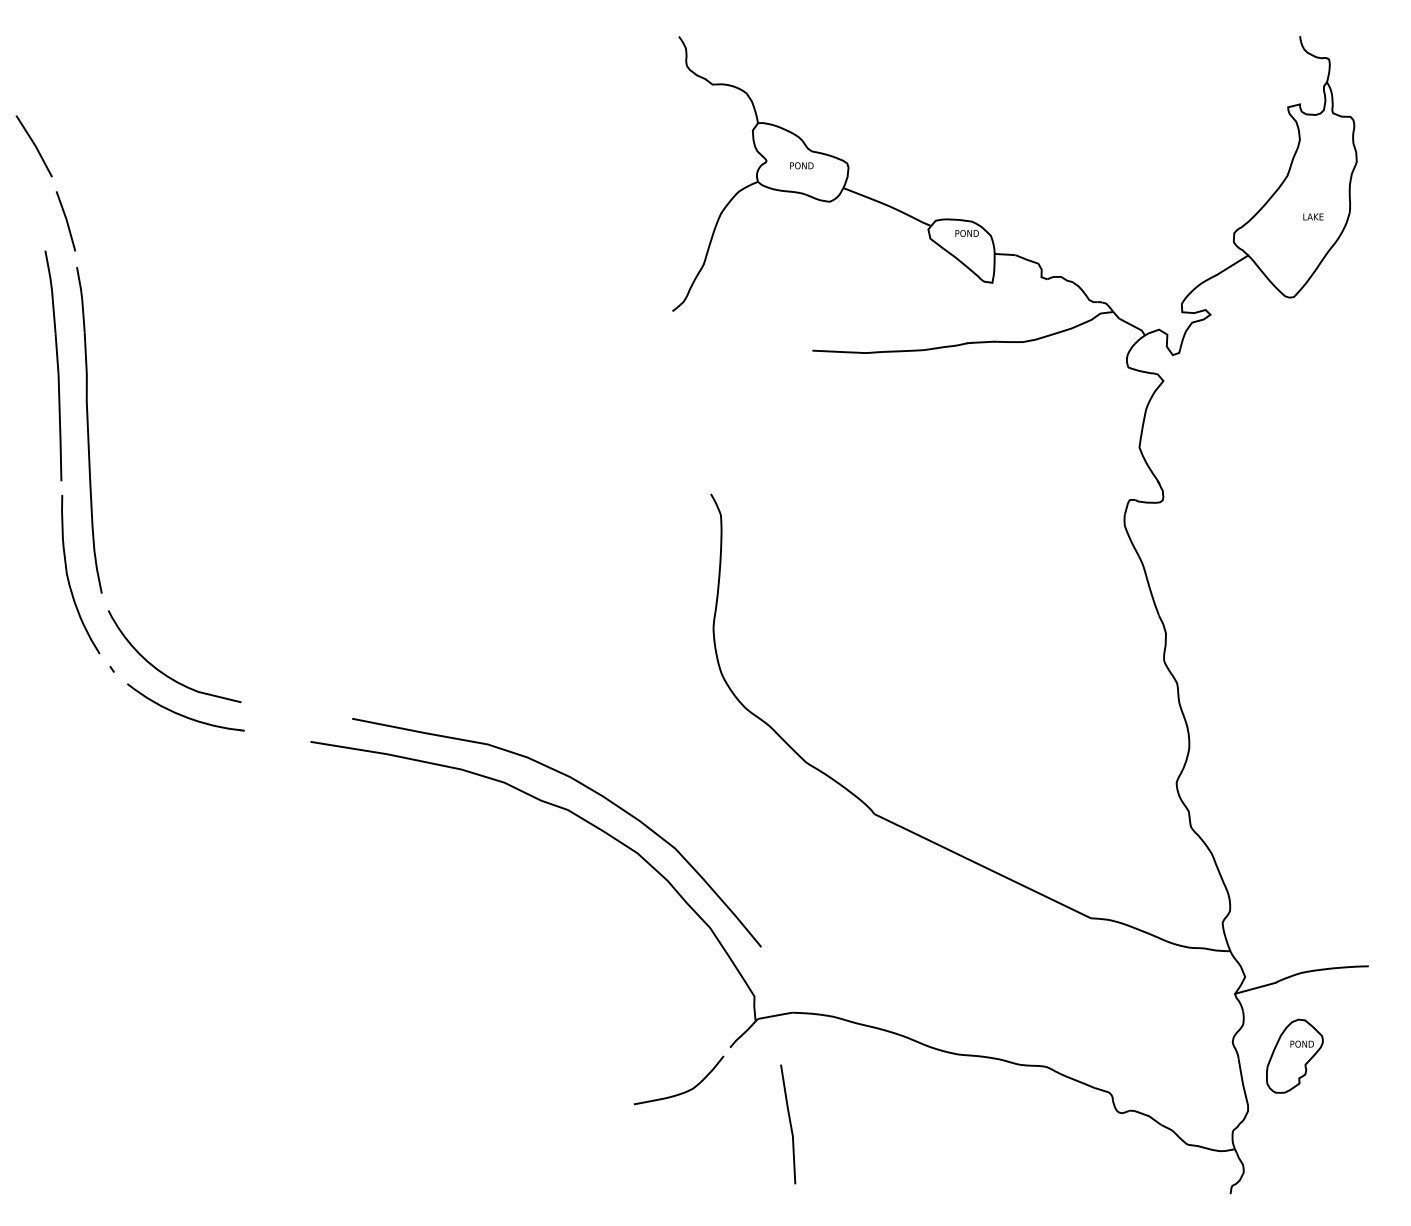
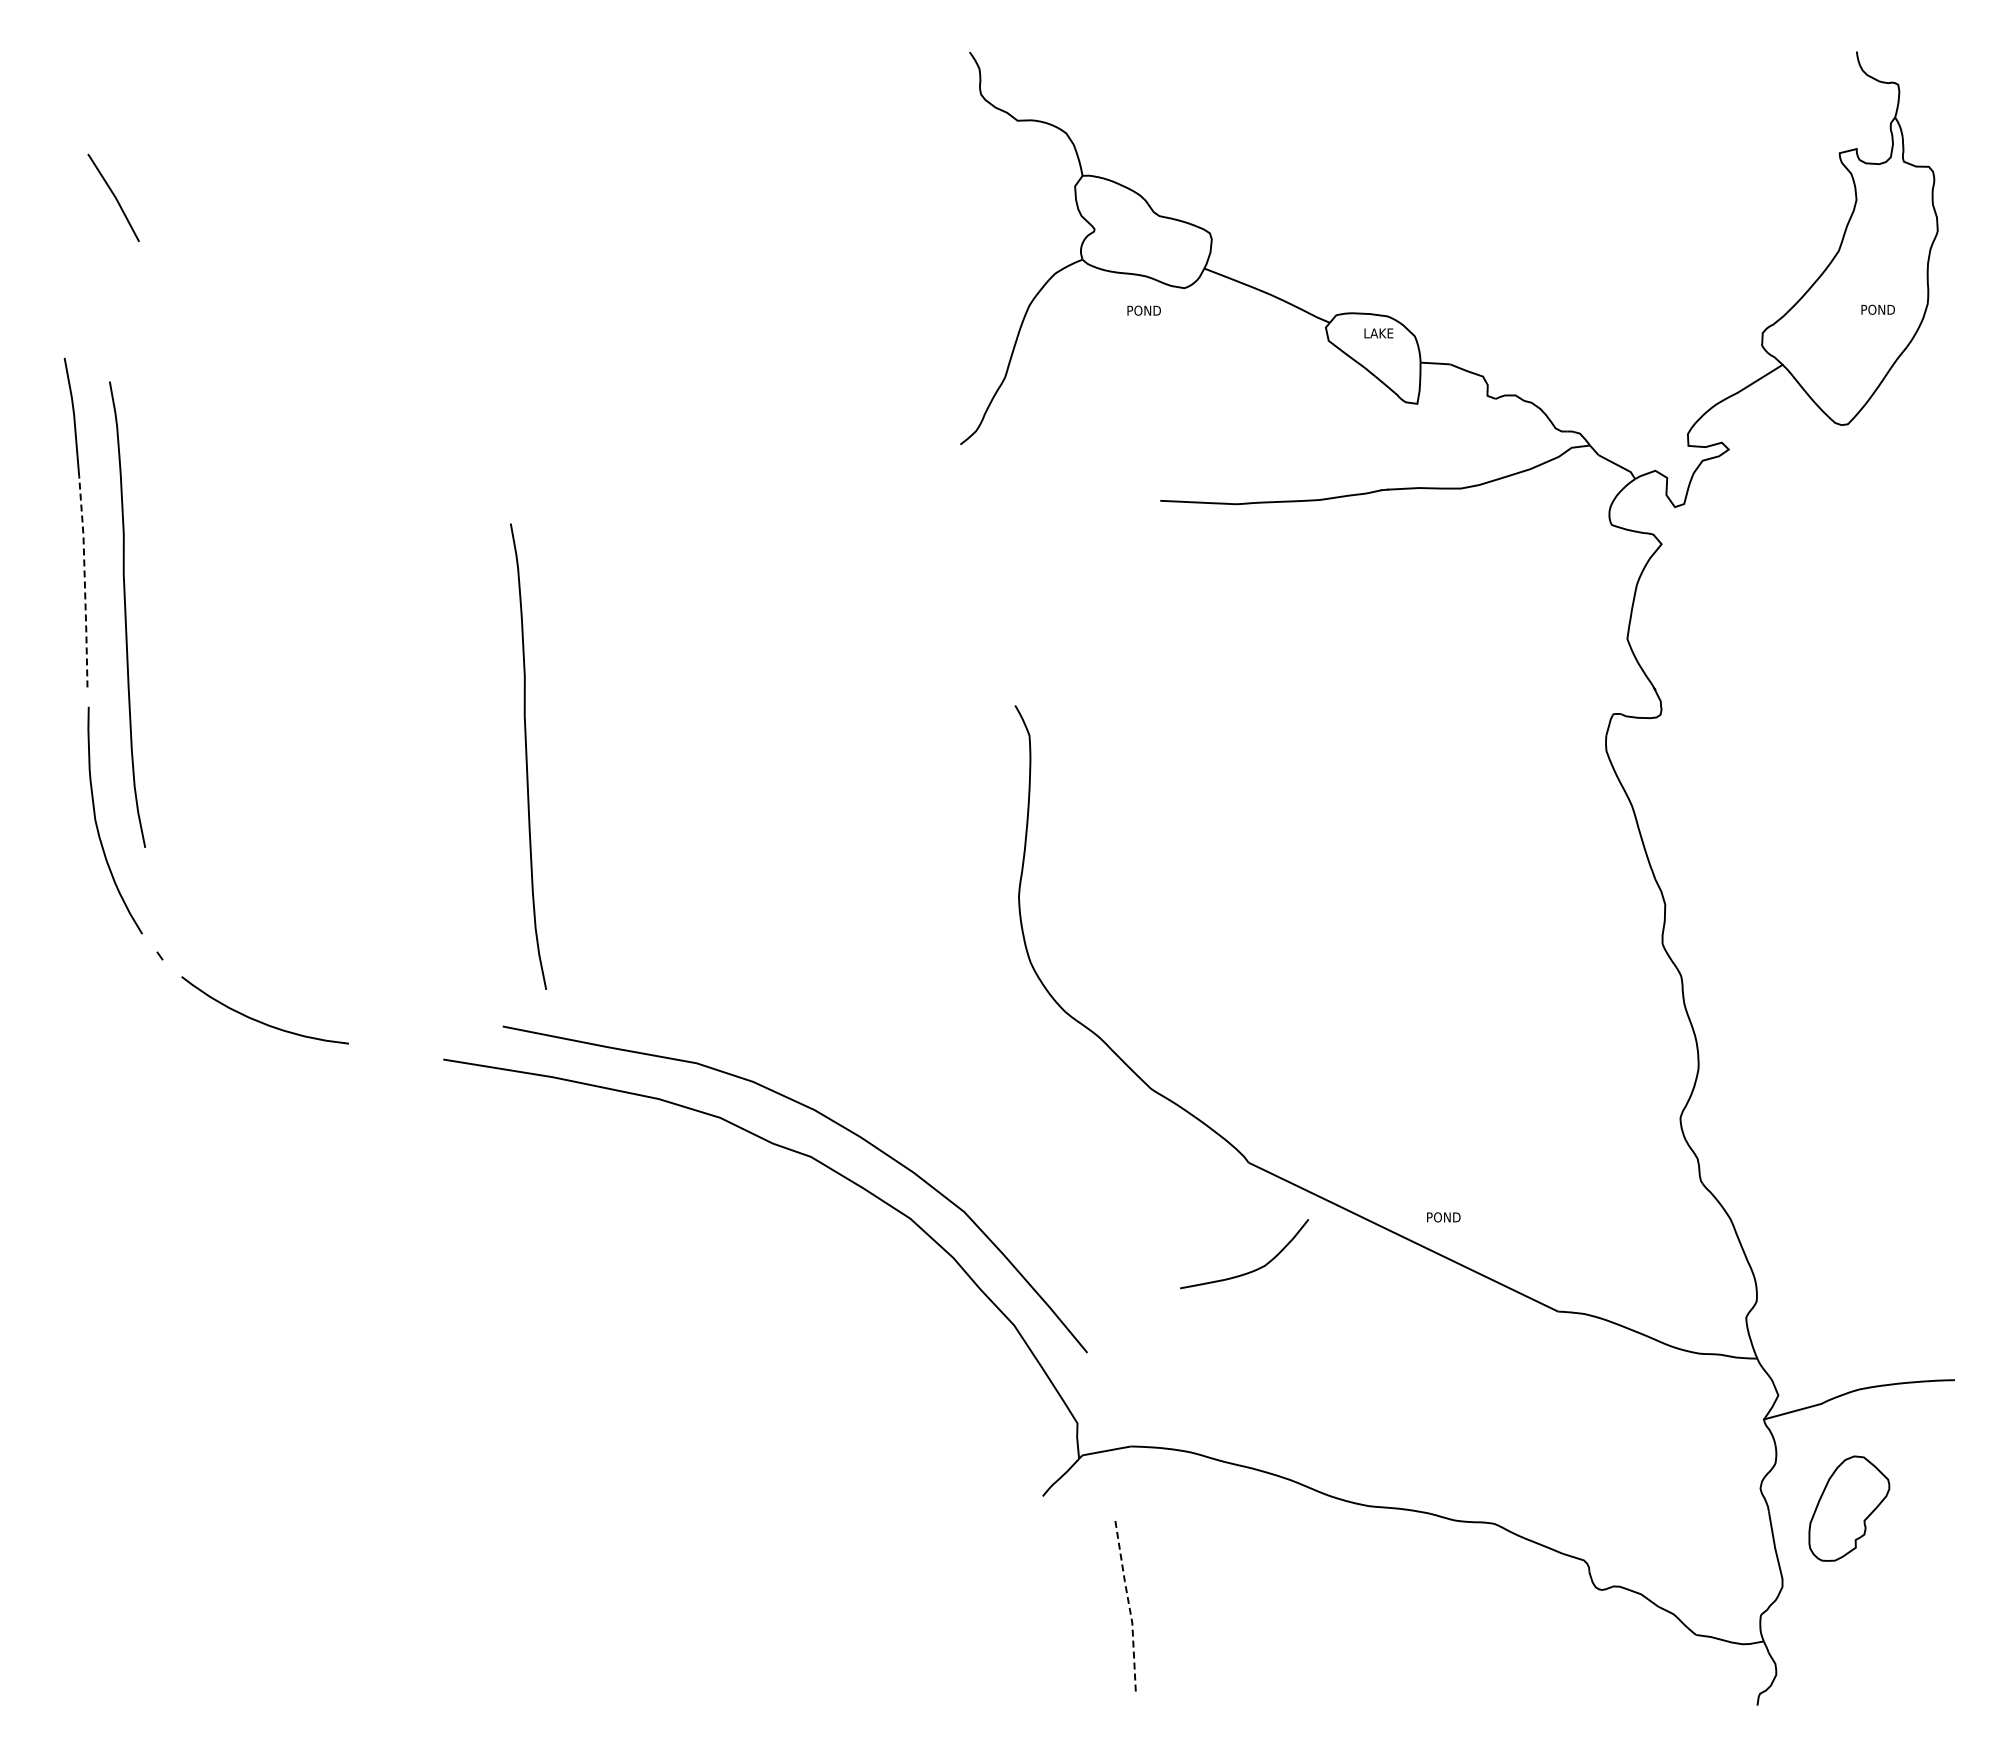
line: (34, 145) -> (113, 196), moved
text: (801, 165) -> (1143, 310), moved
text: (1315, 216) -> (1878, 309), LAKE -> POND
line: (66, 221) -> (94, 316), removed
text: (967, 233) -> (1381, 333), POND -> LAKE
line: (59, 407) -> (84, 581), solid -> dashed
part: (370, 529) -> (528, 756), added
curve: (164, 673) -> (234, 961), removed
text: (1301, 1044) -> (1443, 1217), moved
curve: (682, 1092) -> (1249, 1271), moved
line: (790, 1124) -> (1129, 1605), solid -> dashed

